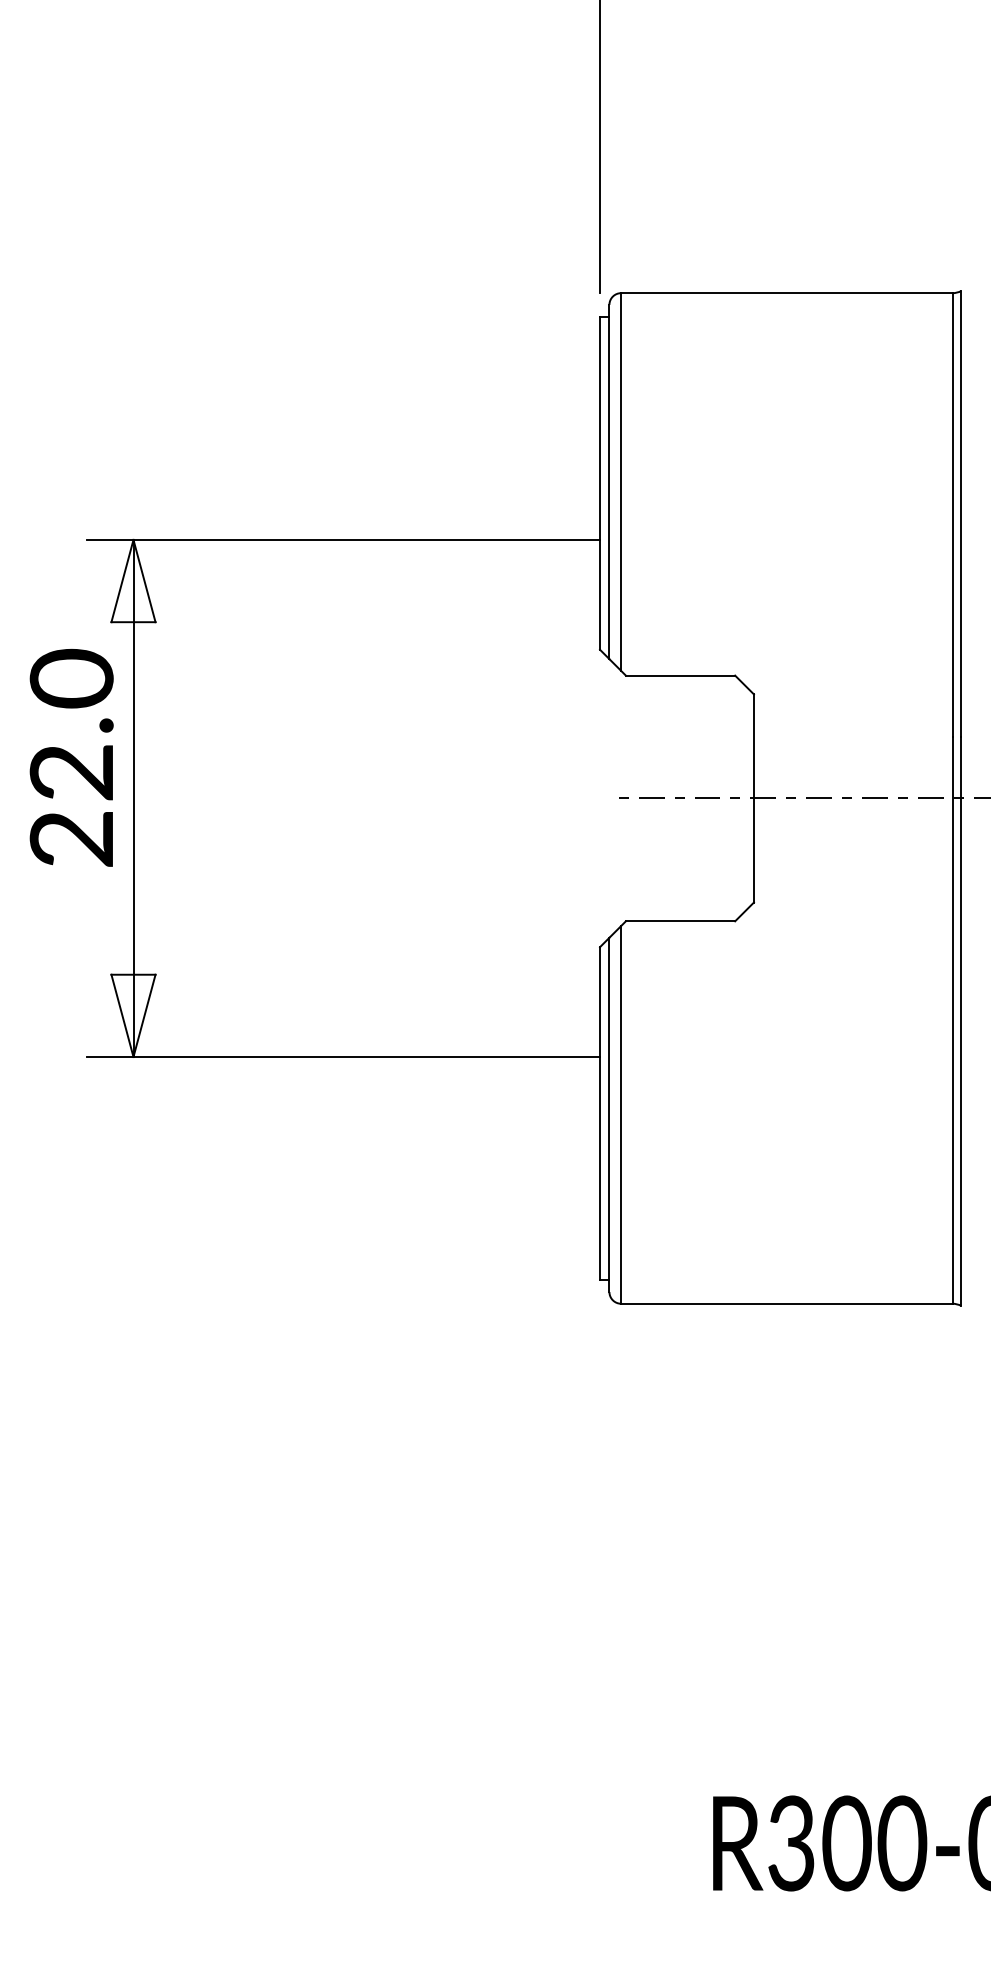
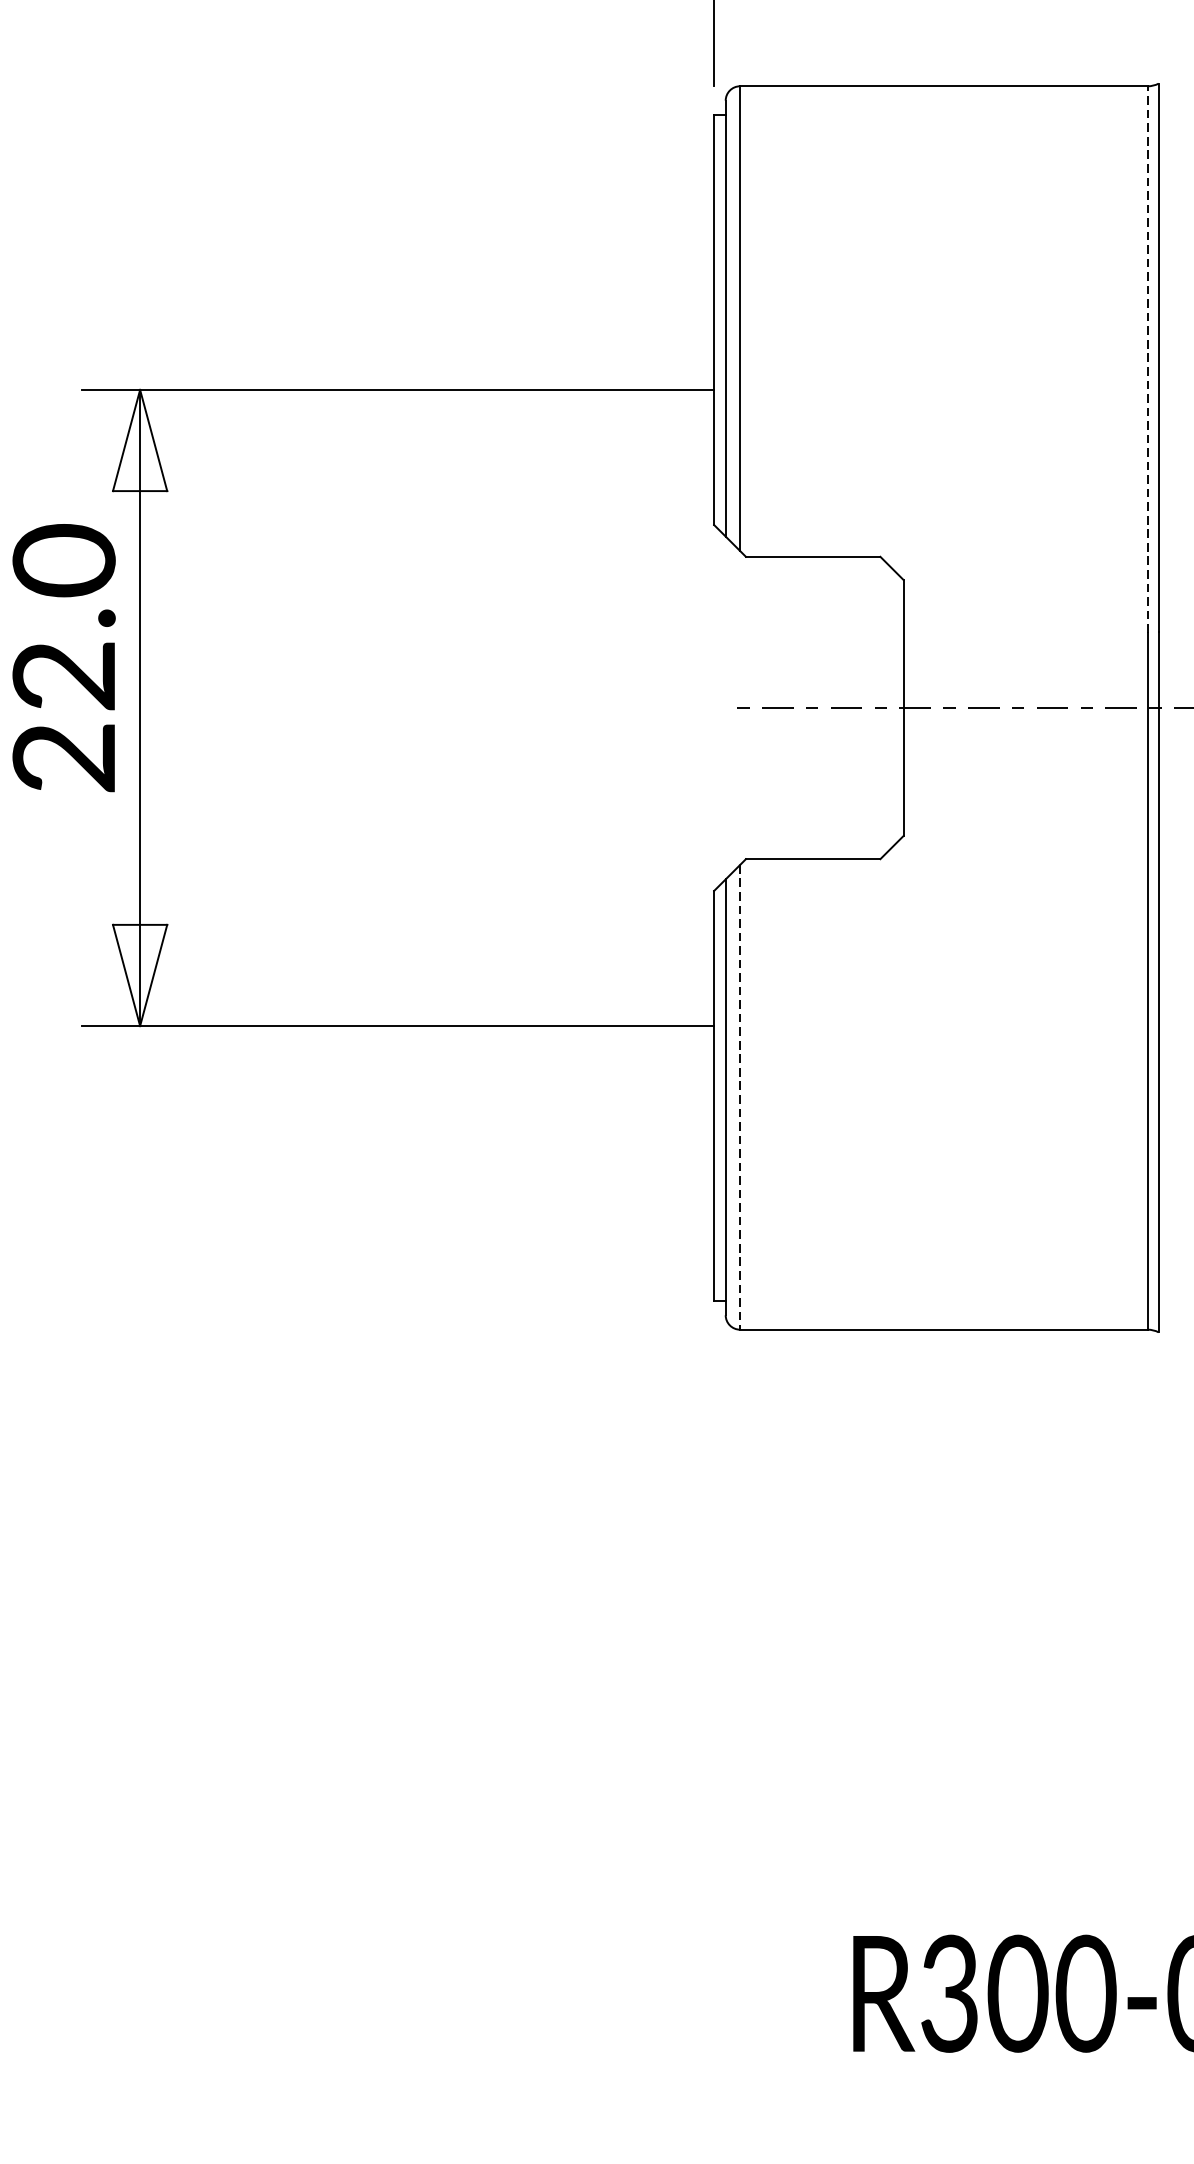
line: (952, 514) -> (1147, 358), solid -> dashed
line: (621, 1114) -> (740, 1096), solid -> dashed

